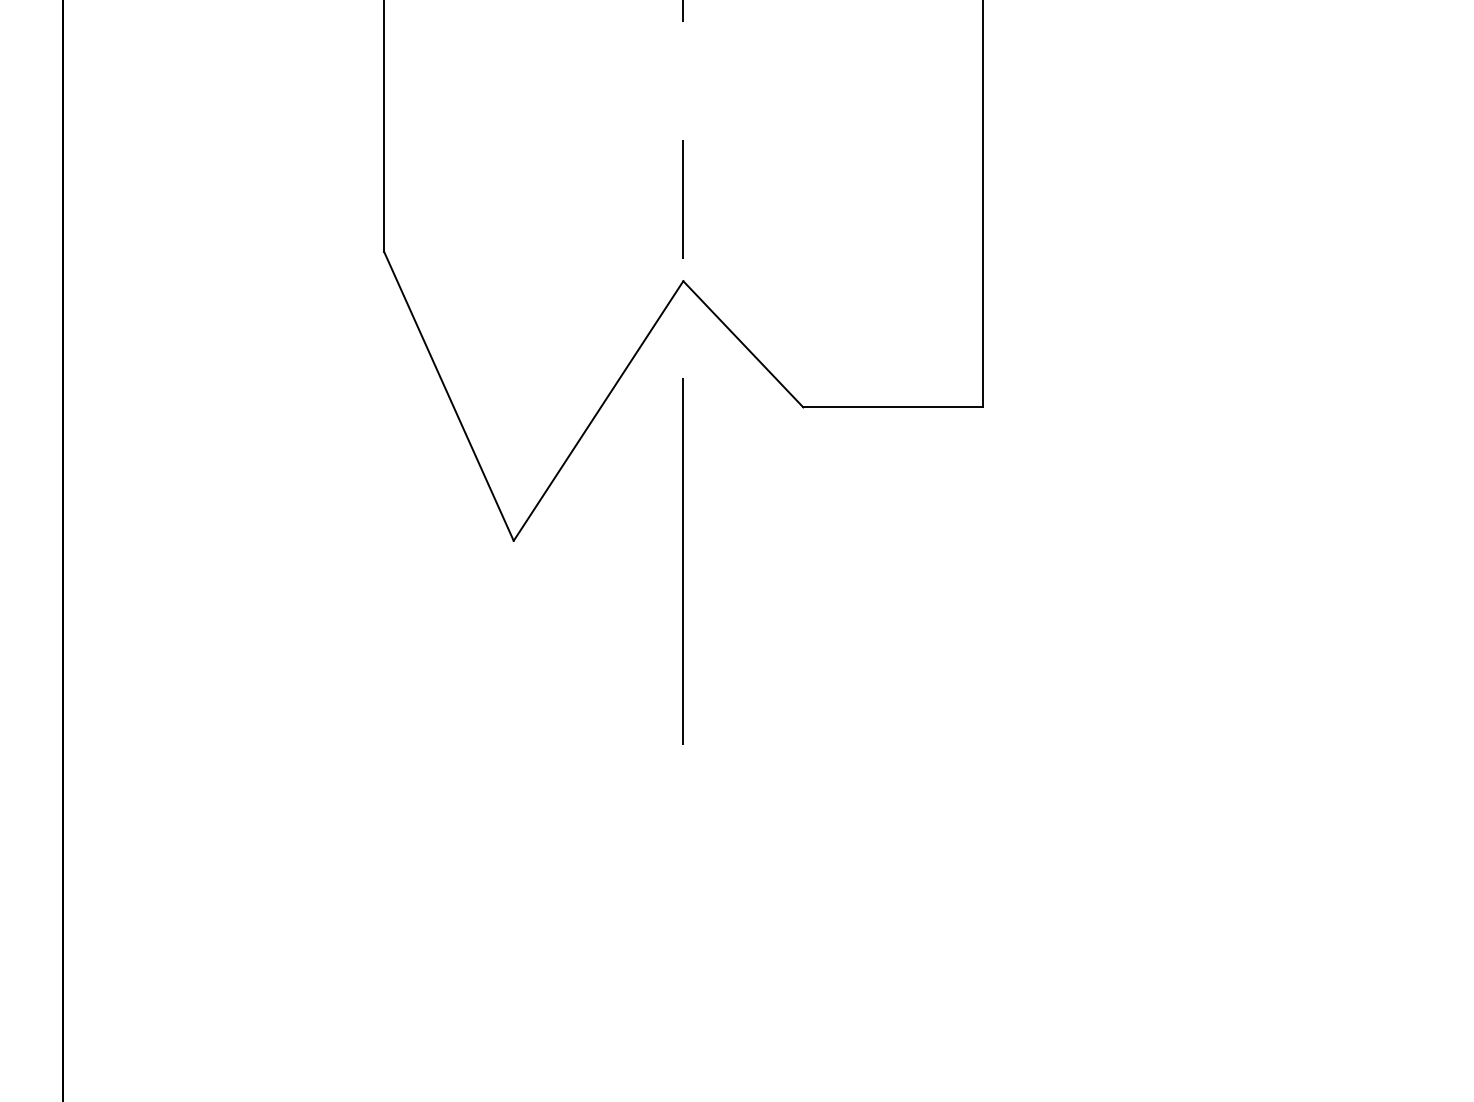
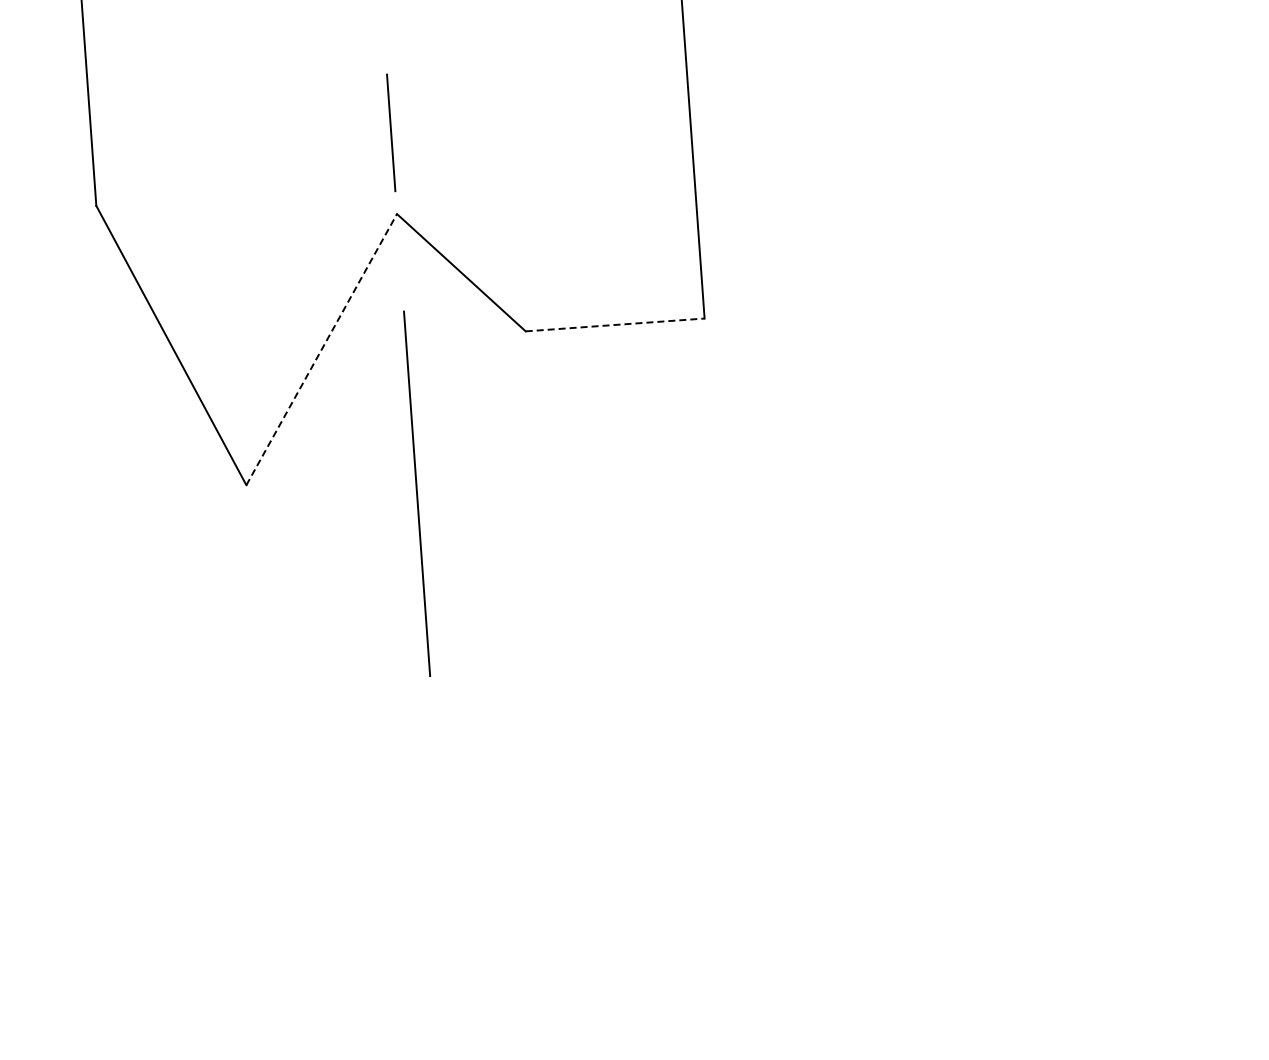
line: (893, 407) -> (615, 325), solid -> dashed
line: (598, 410) -> (321, 349), solid -> dashed

